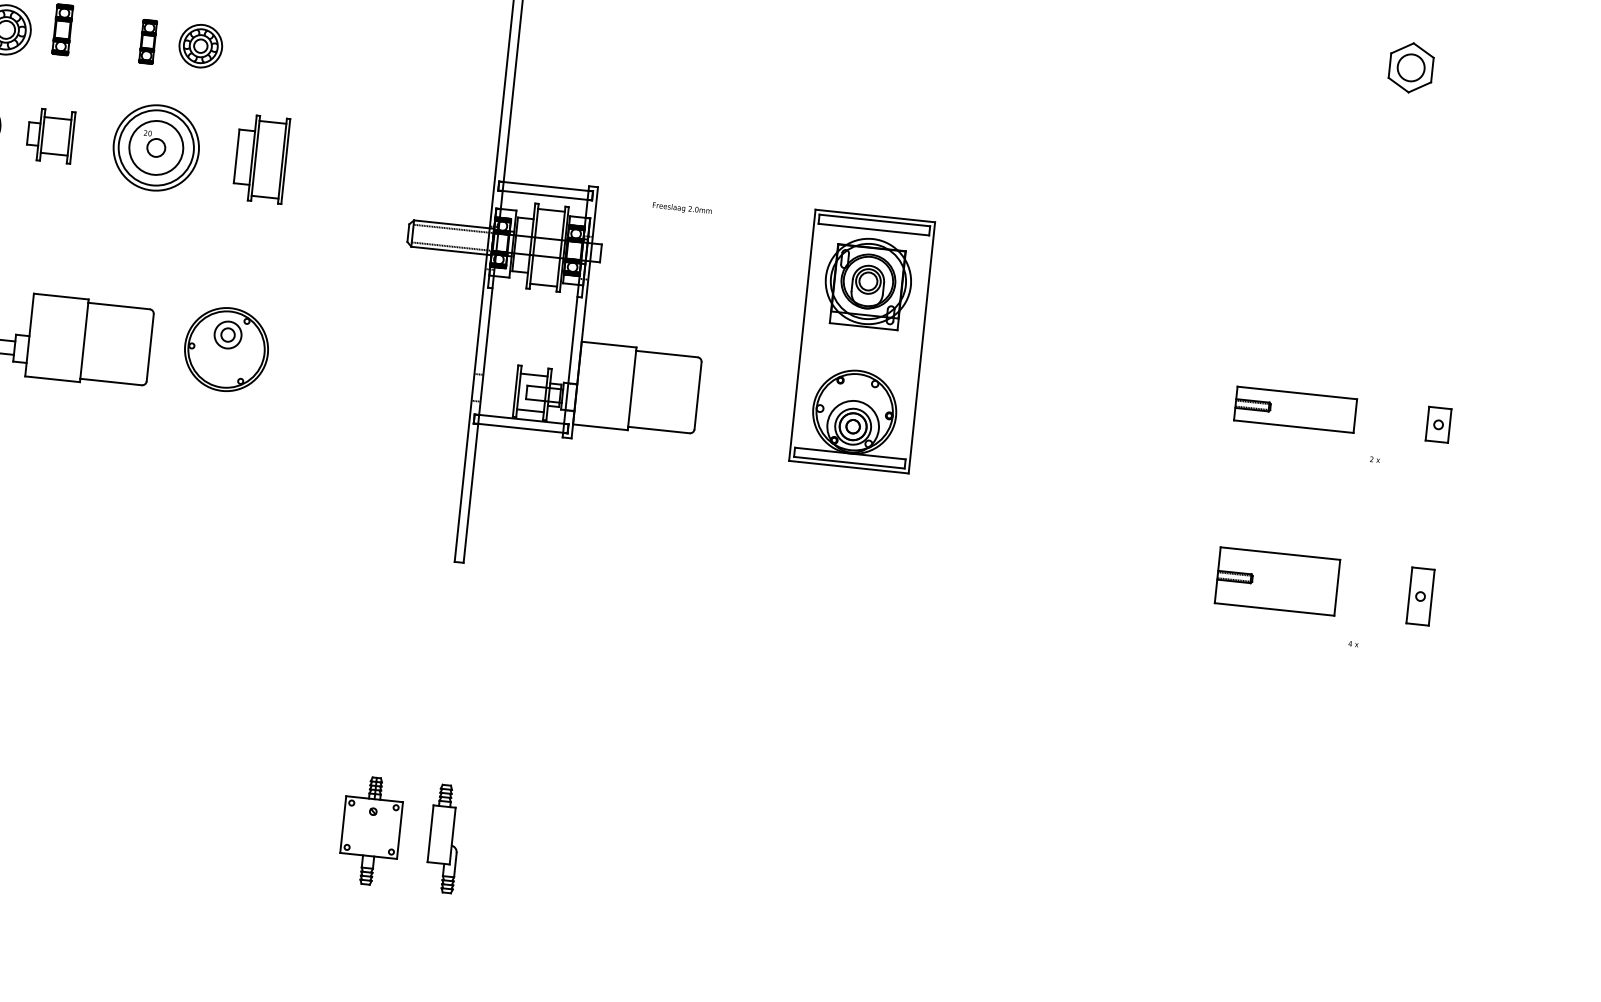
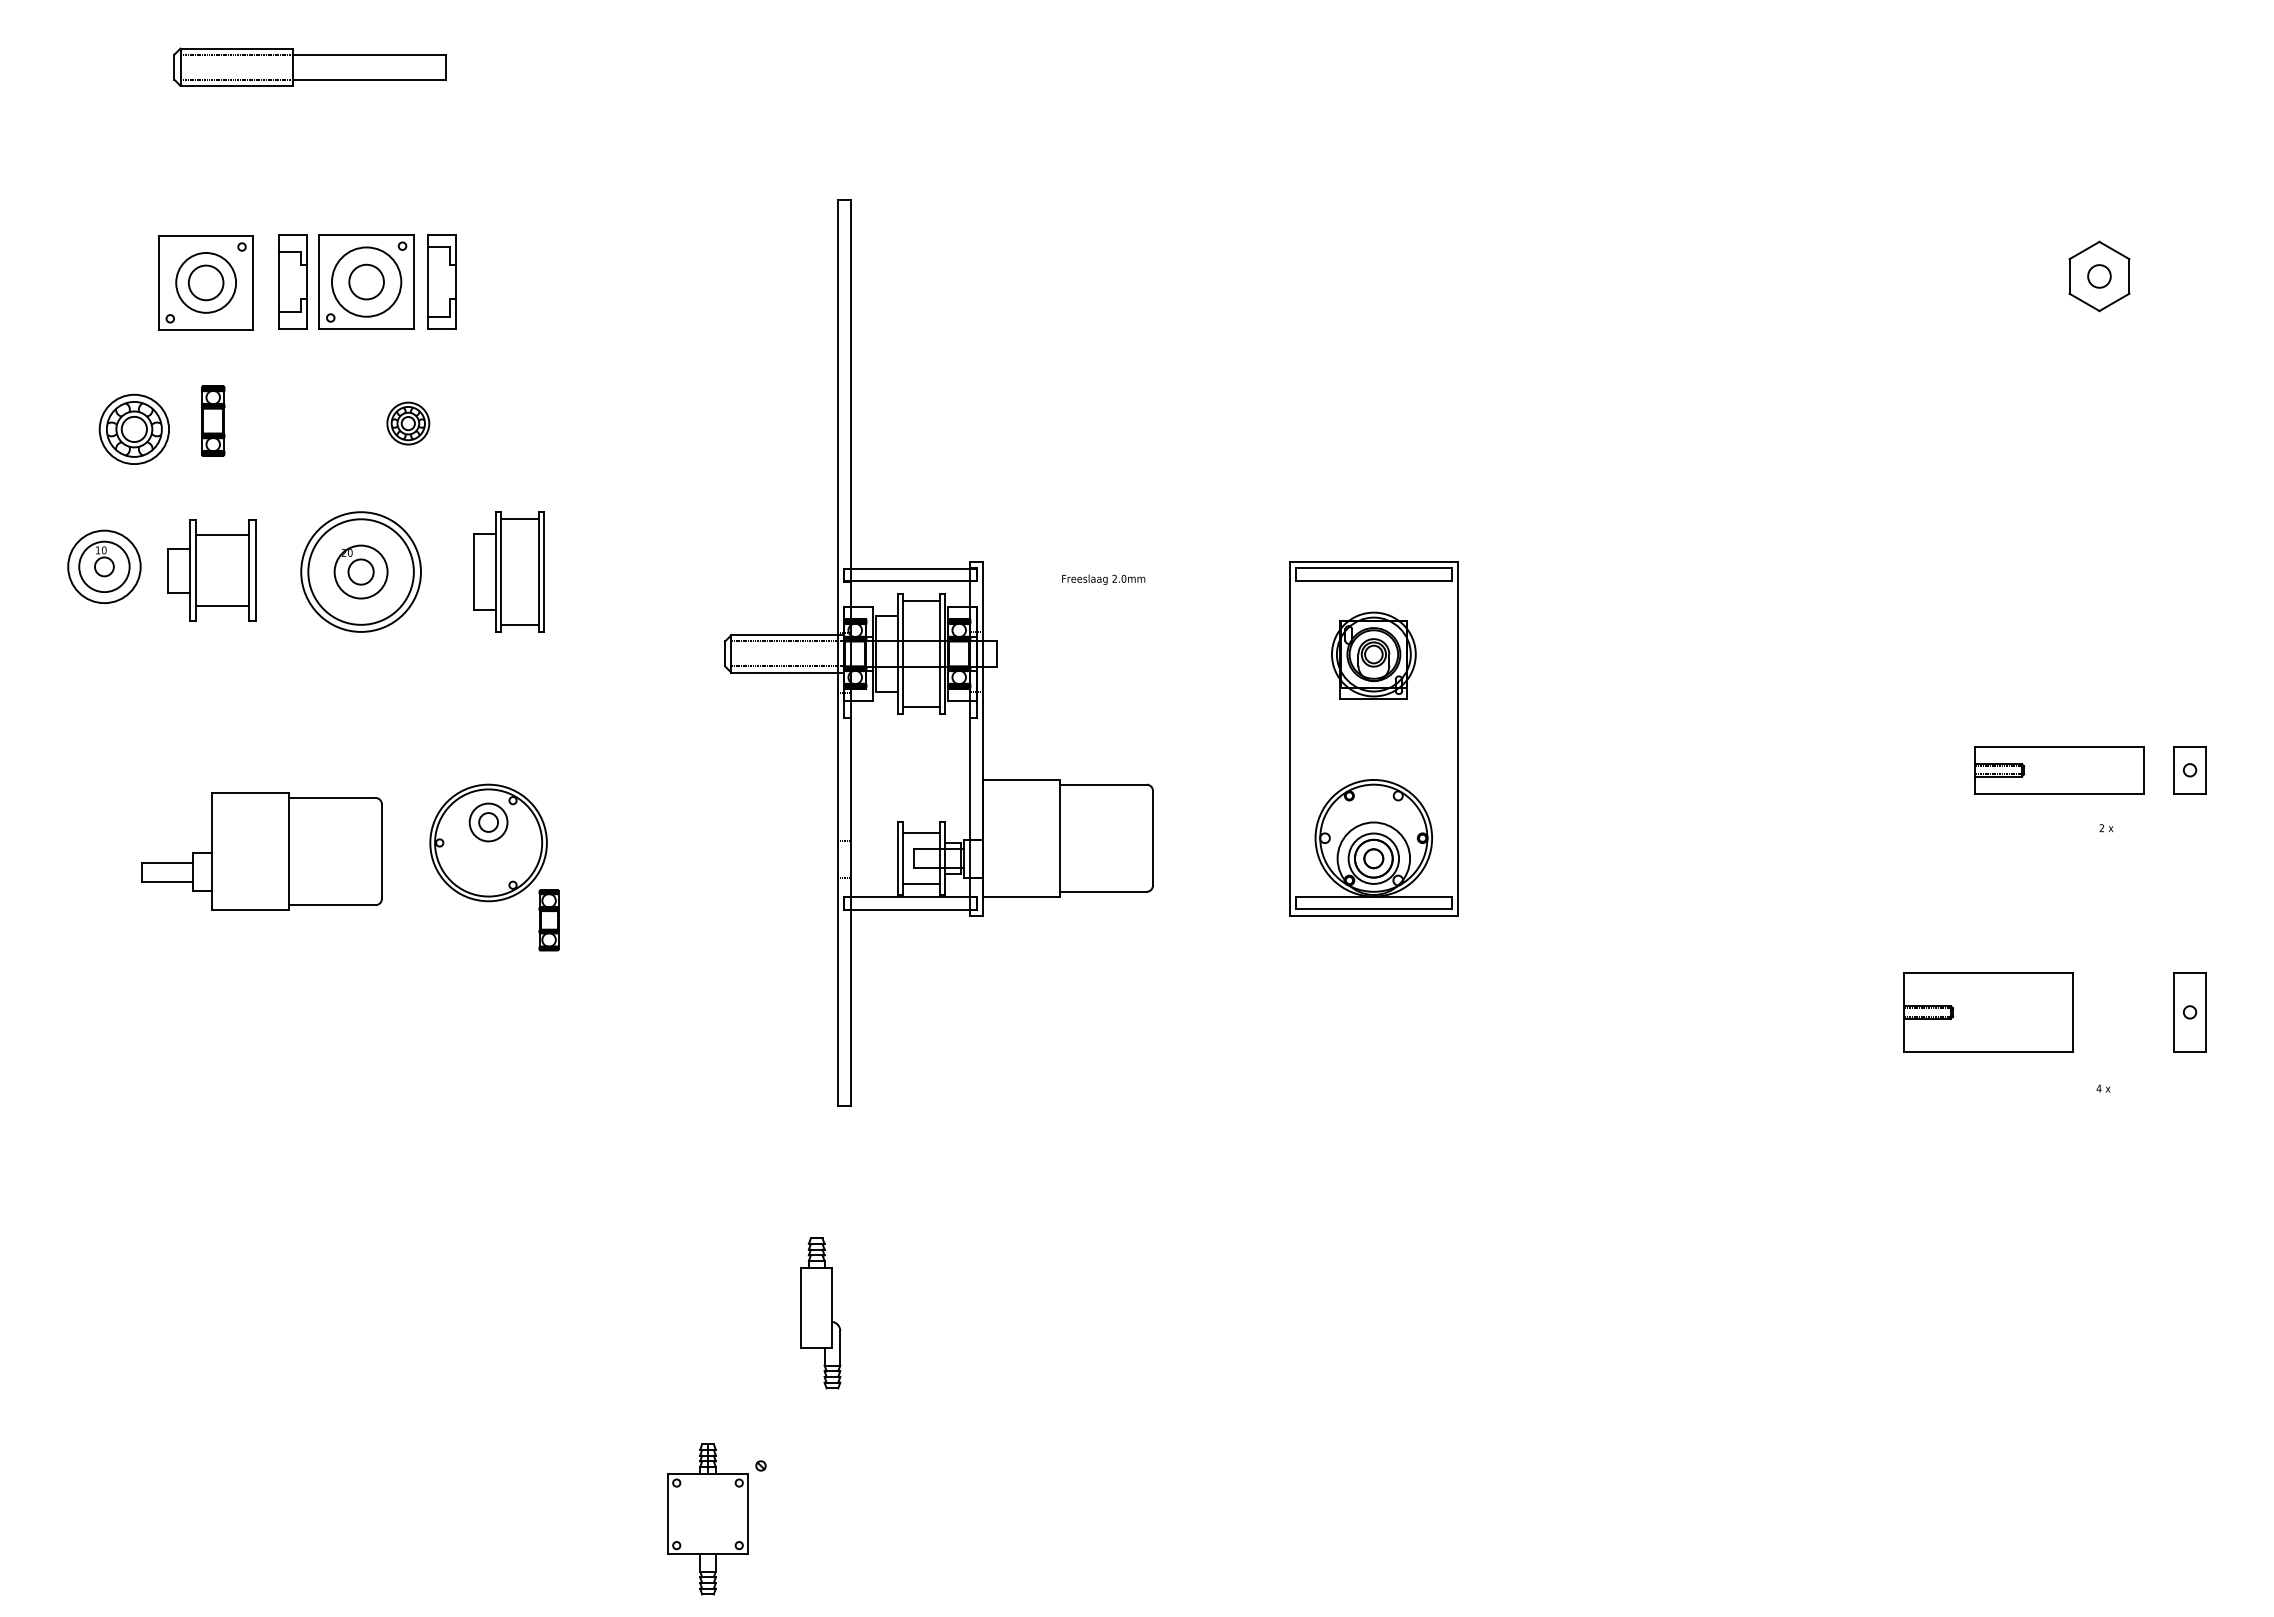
part: (147, 41) -> (548, 920), moved
part: (200, 46) -> (408, 423), size x0.7
circle: (1411, 67) -> (2099, 276), size x0.6
part: (50, 135) -> (211, 570), size x1.4
circle: (155, 147) -> (360, 571), size x0.7
part: (868, 282) -> (1373, 655), size x0.7
part: (1295, 409) -> (2059, 770), moved
part: (370, 831) -> (707, 1519), moved
part: (443, 838) -> (820, 1313), moved

